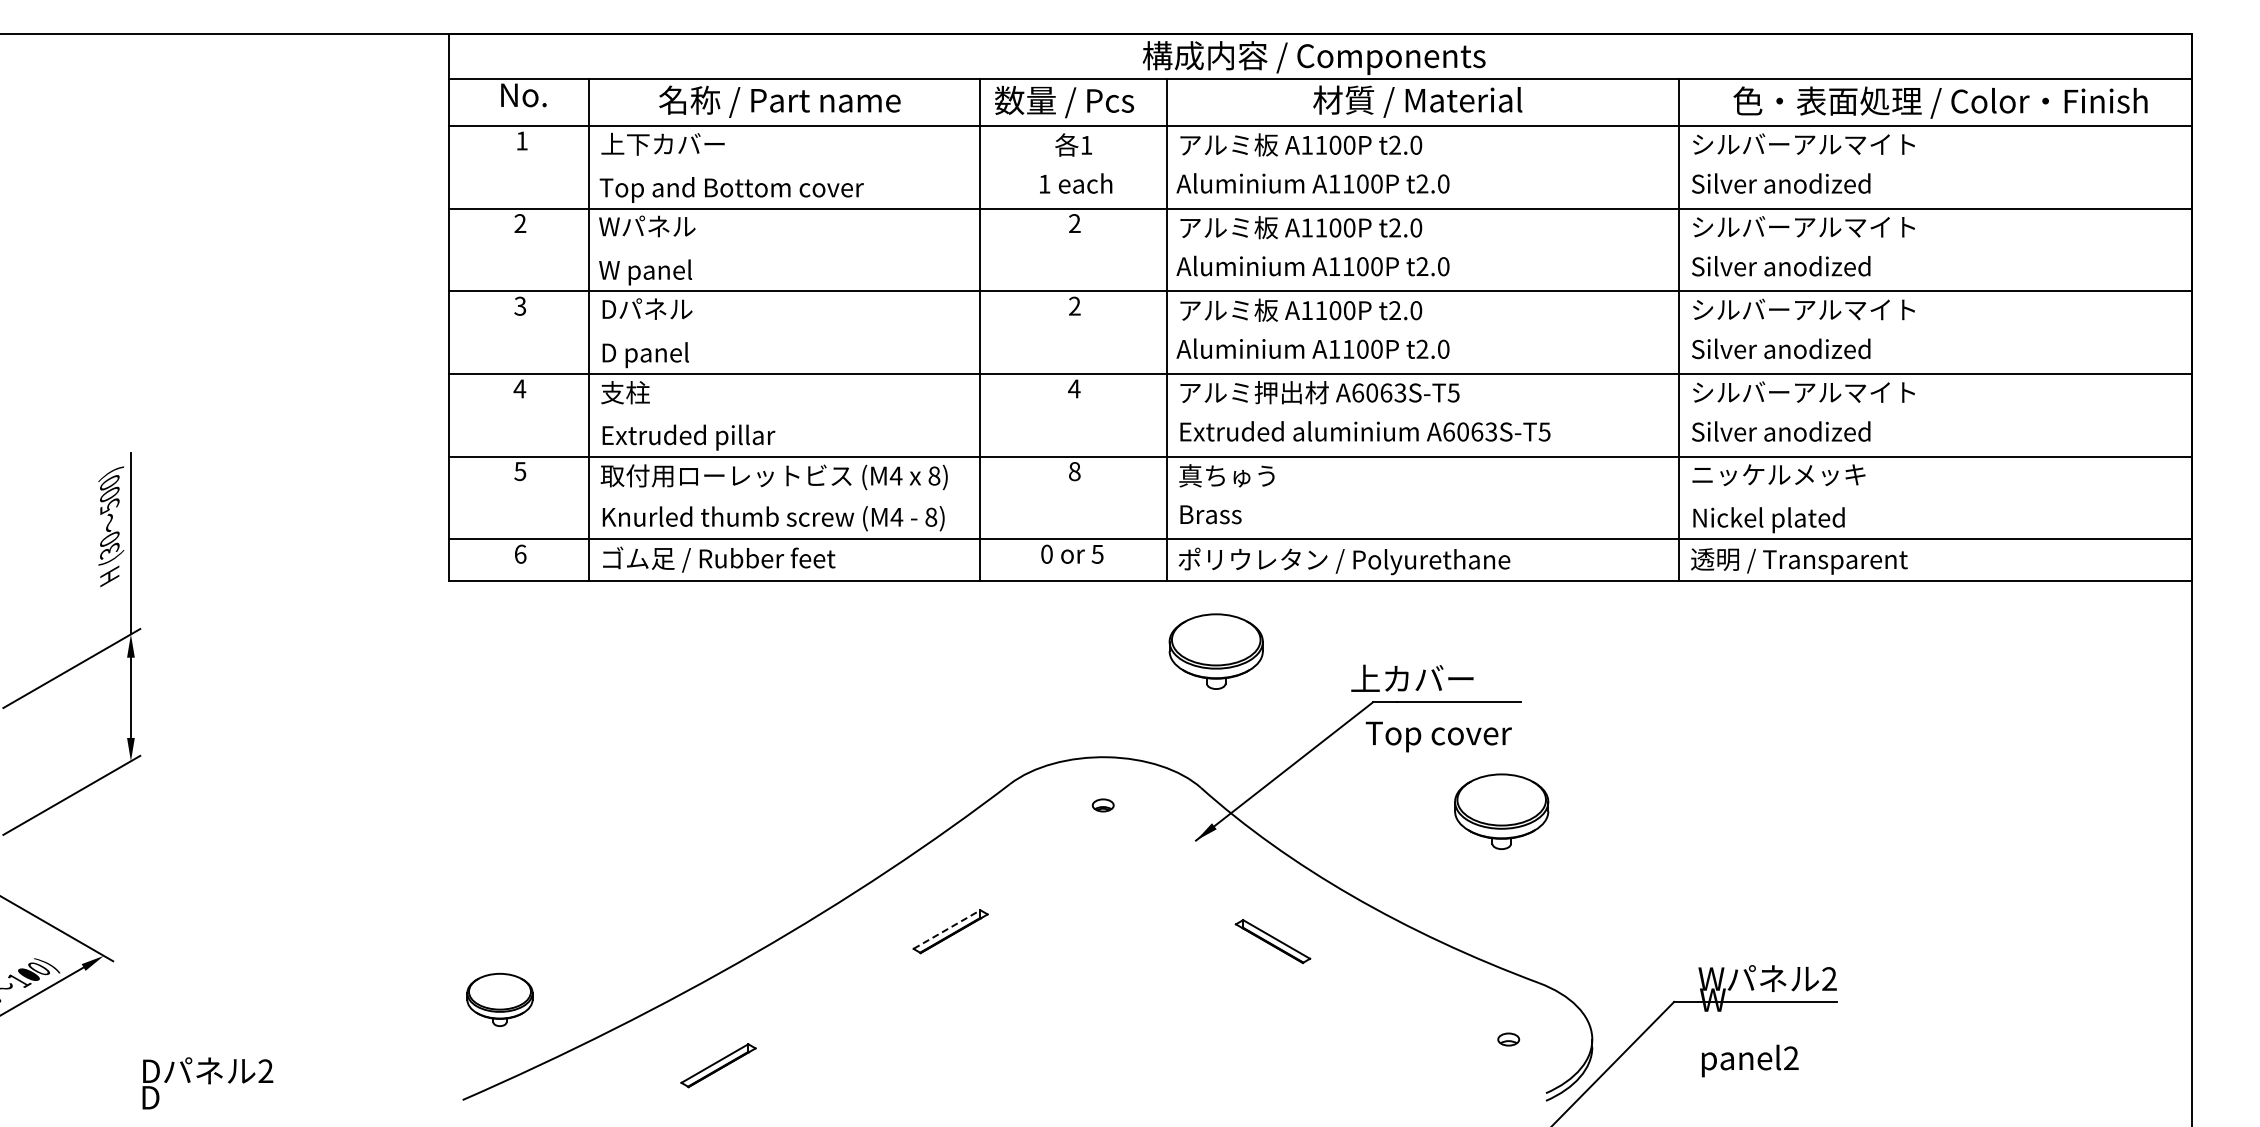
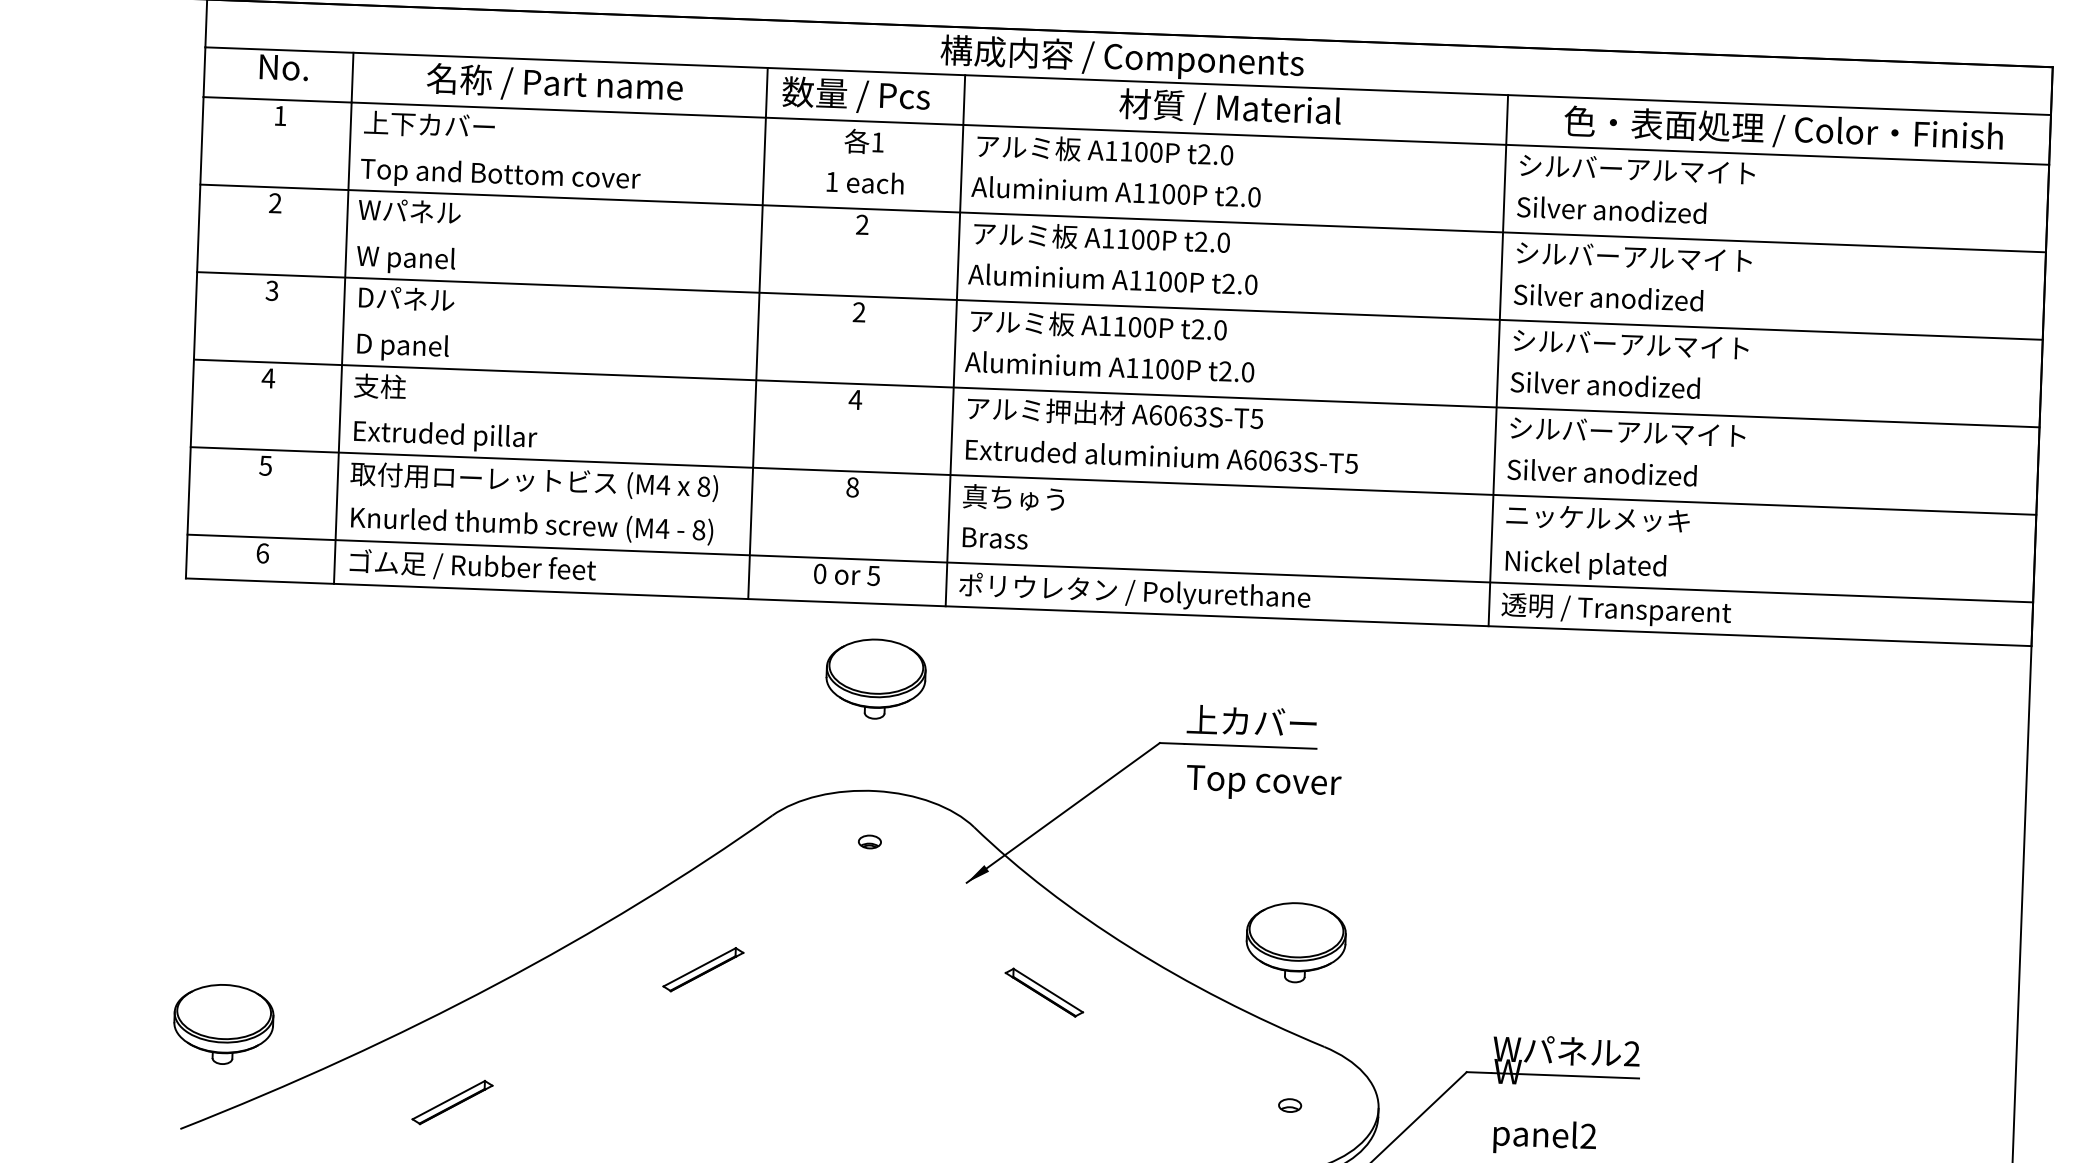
part: (1215, 651) -> (875, 678), moved
text: (1412, 677) -> (1252, 720), moved
text: (1438, 736) -> (1263, 783), moved
part: (1501, 811) -> (1295, 942), moved
line: (946, 929) -> (699, 967), dashed -> solid
part: (499, 999) -> (223, 1023), size x1.43

